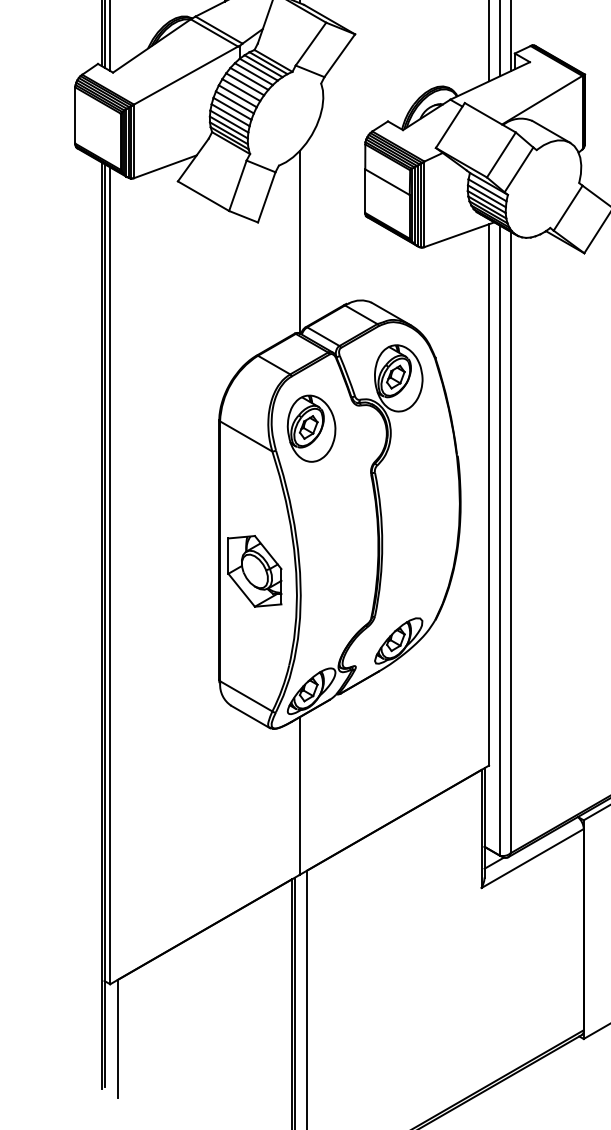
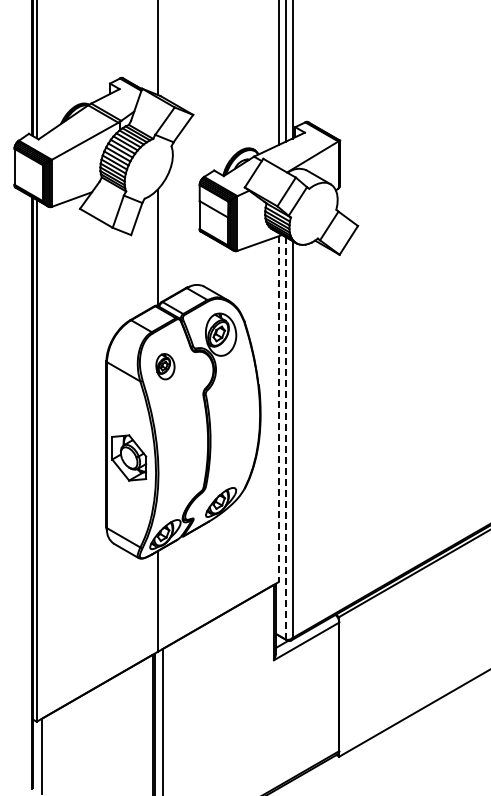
part: (311, 428) -> (165, 366), size x0.6
line: (488, 495) -> (278, 409), solid -> dashed
line: (499, 540) -> (285, 438), solid -> dashed

